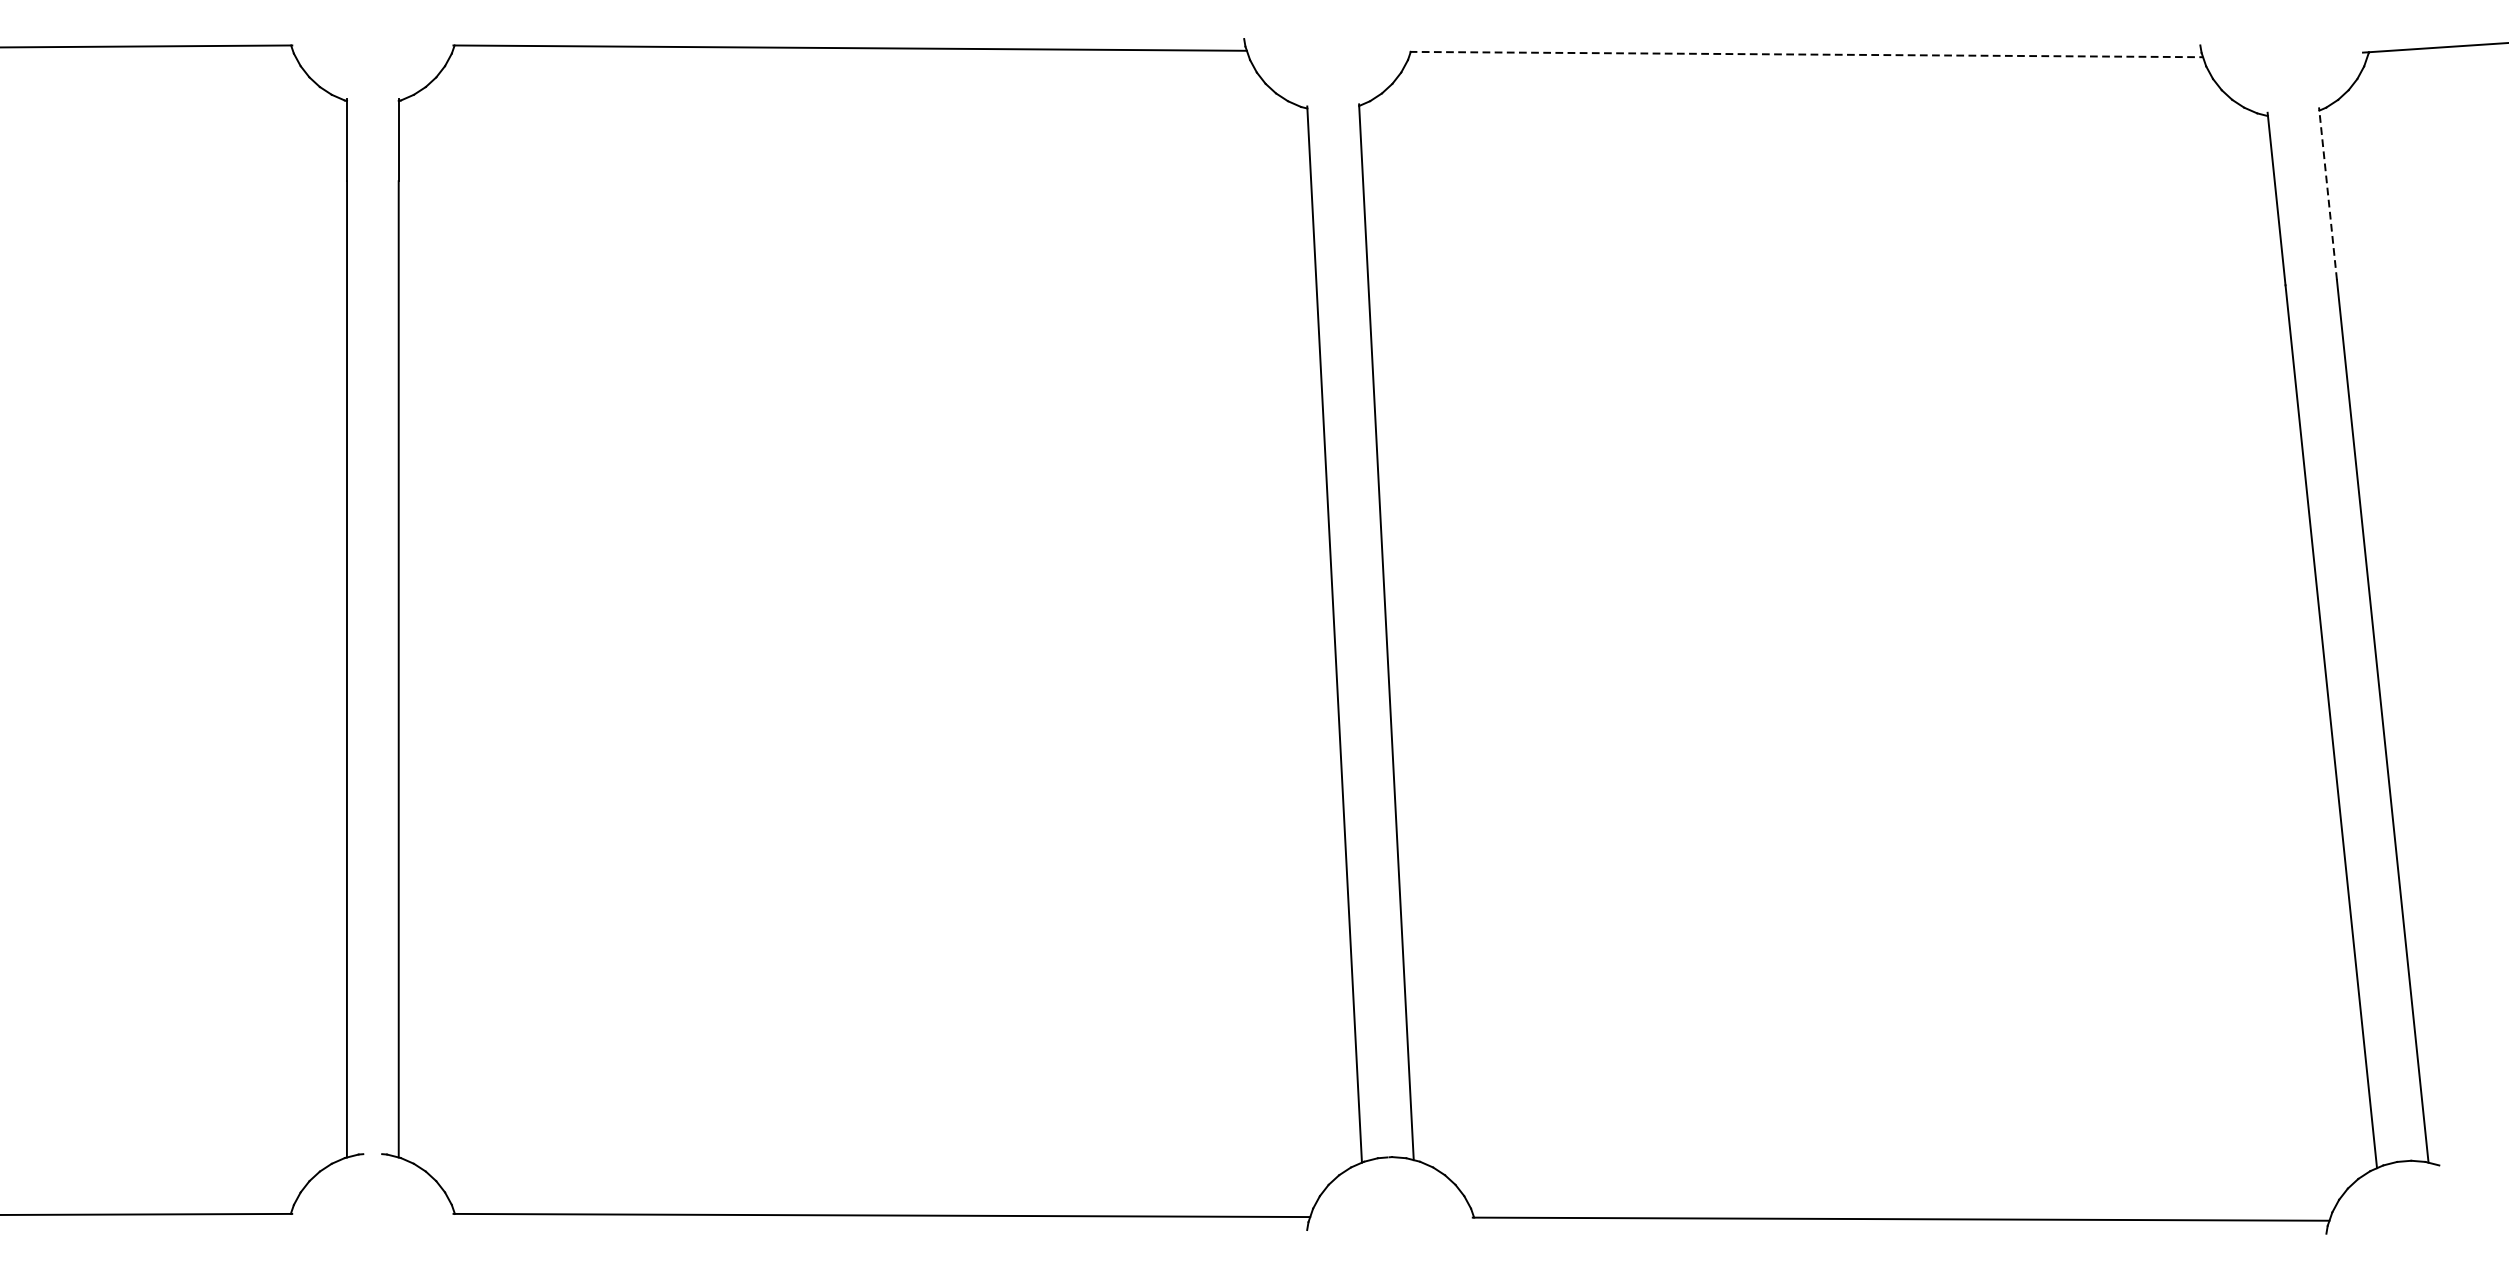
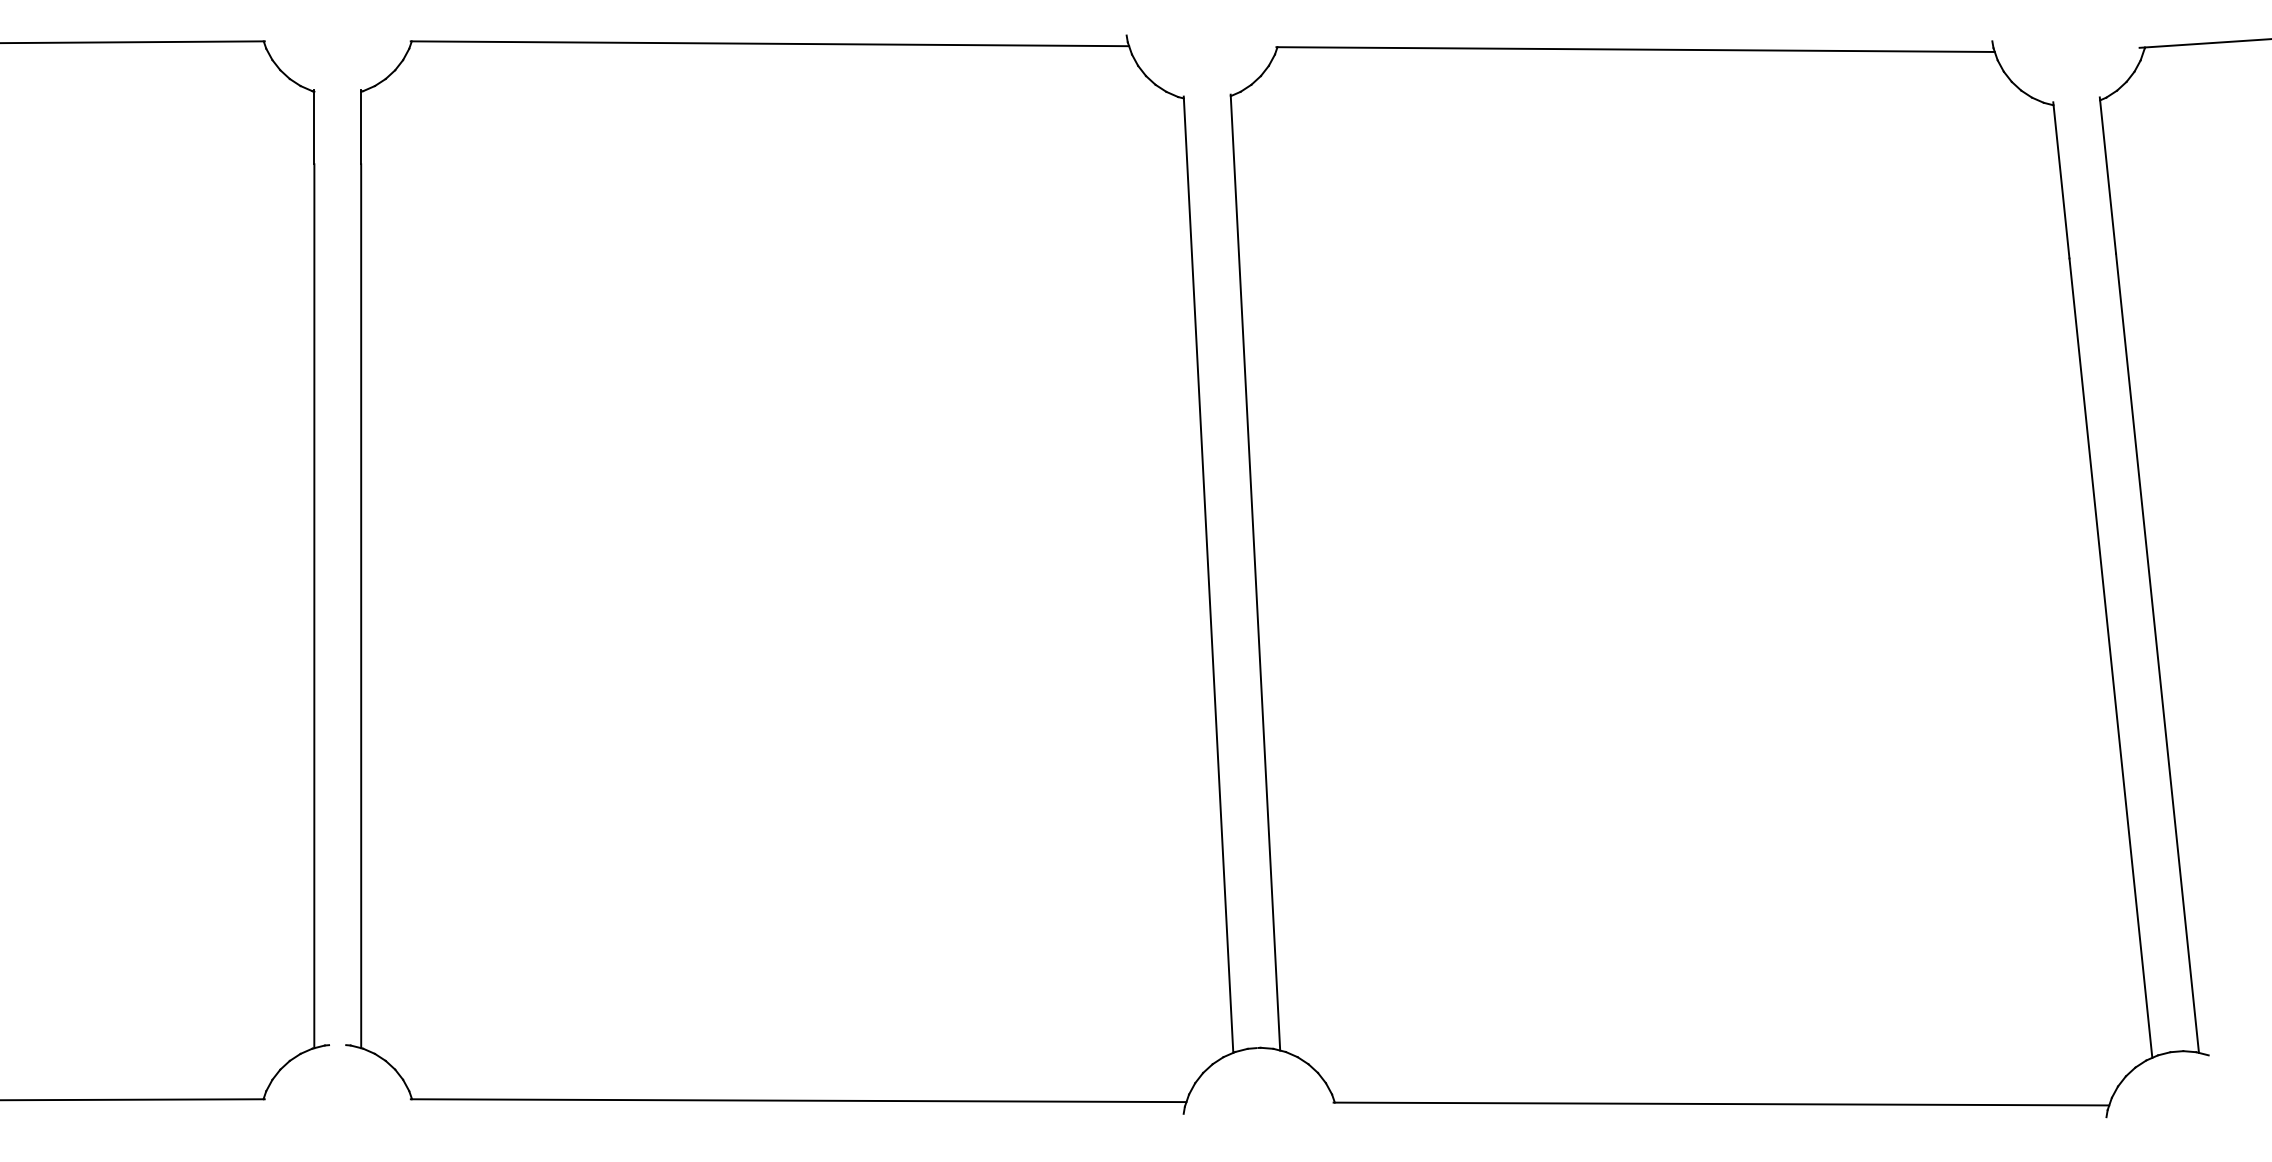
line: (1807, 54) -> (1636, 49), dashed -> solid
line: (2327, 193) -> (2107, 175), dashed -> solid

